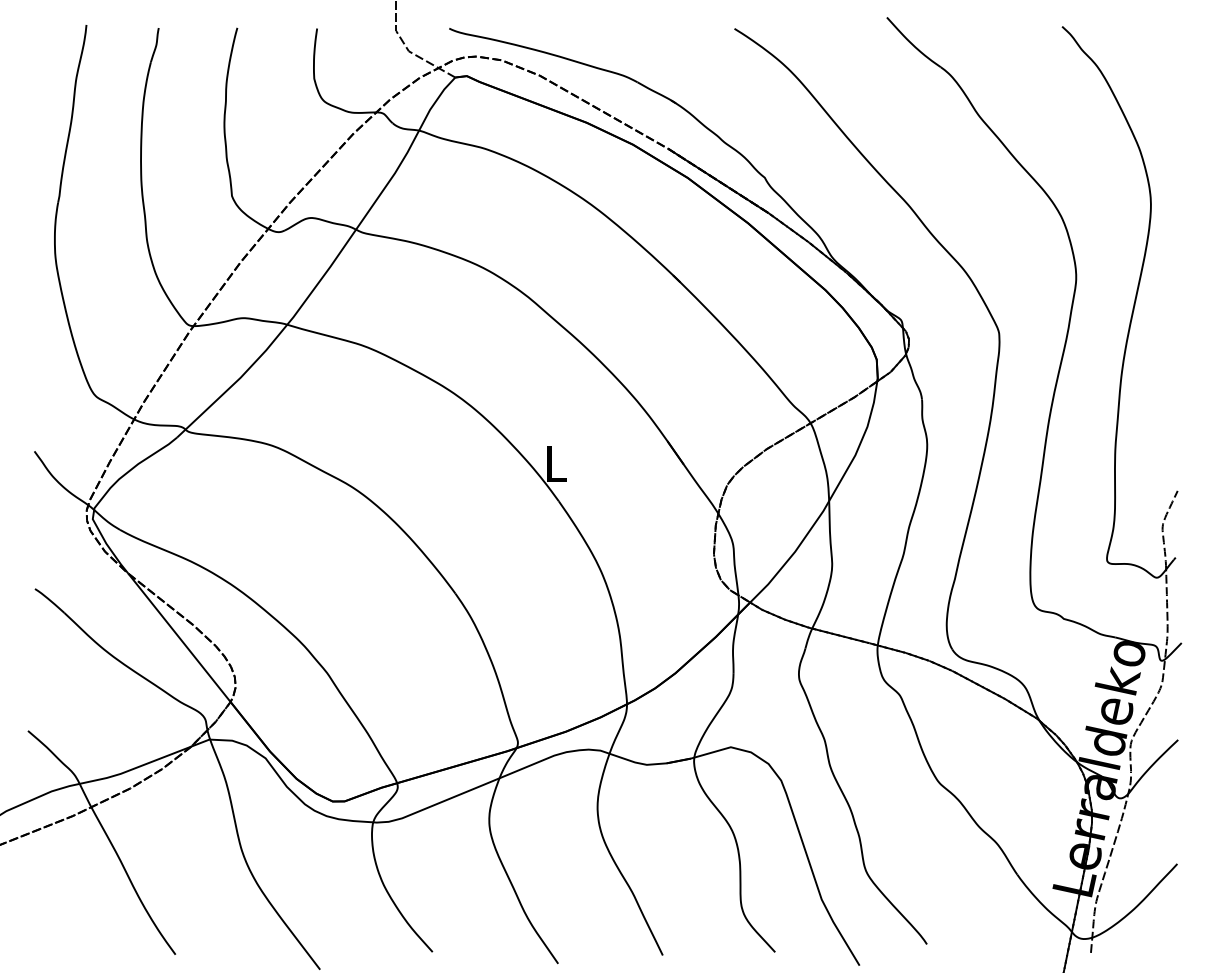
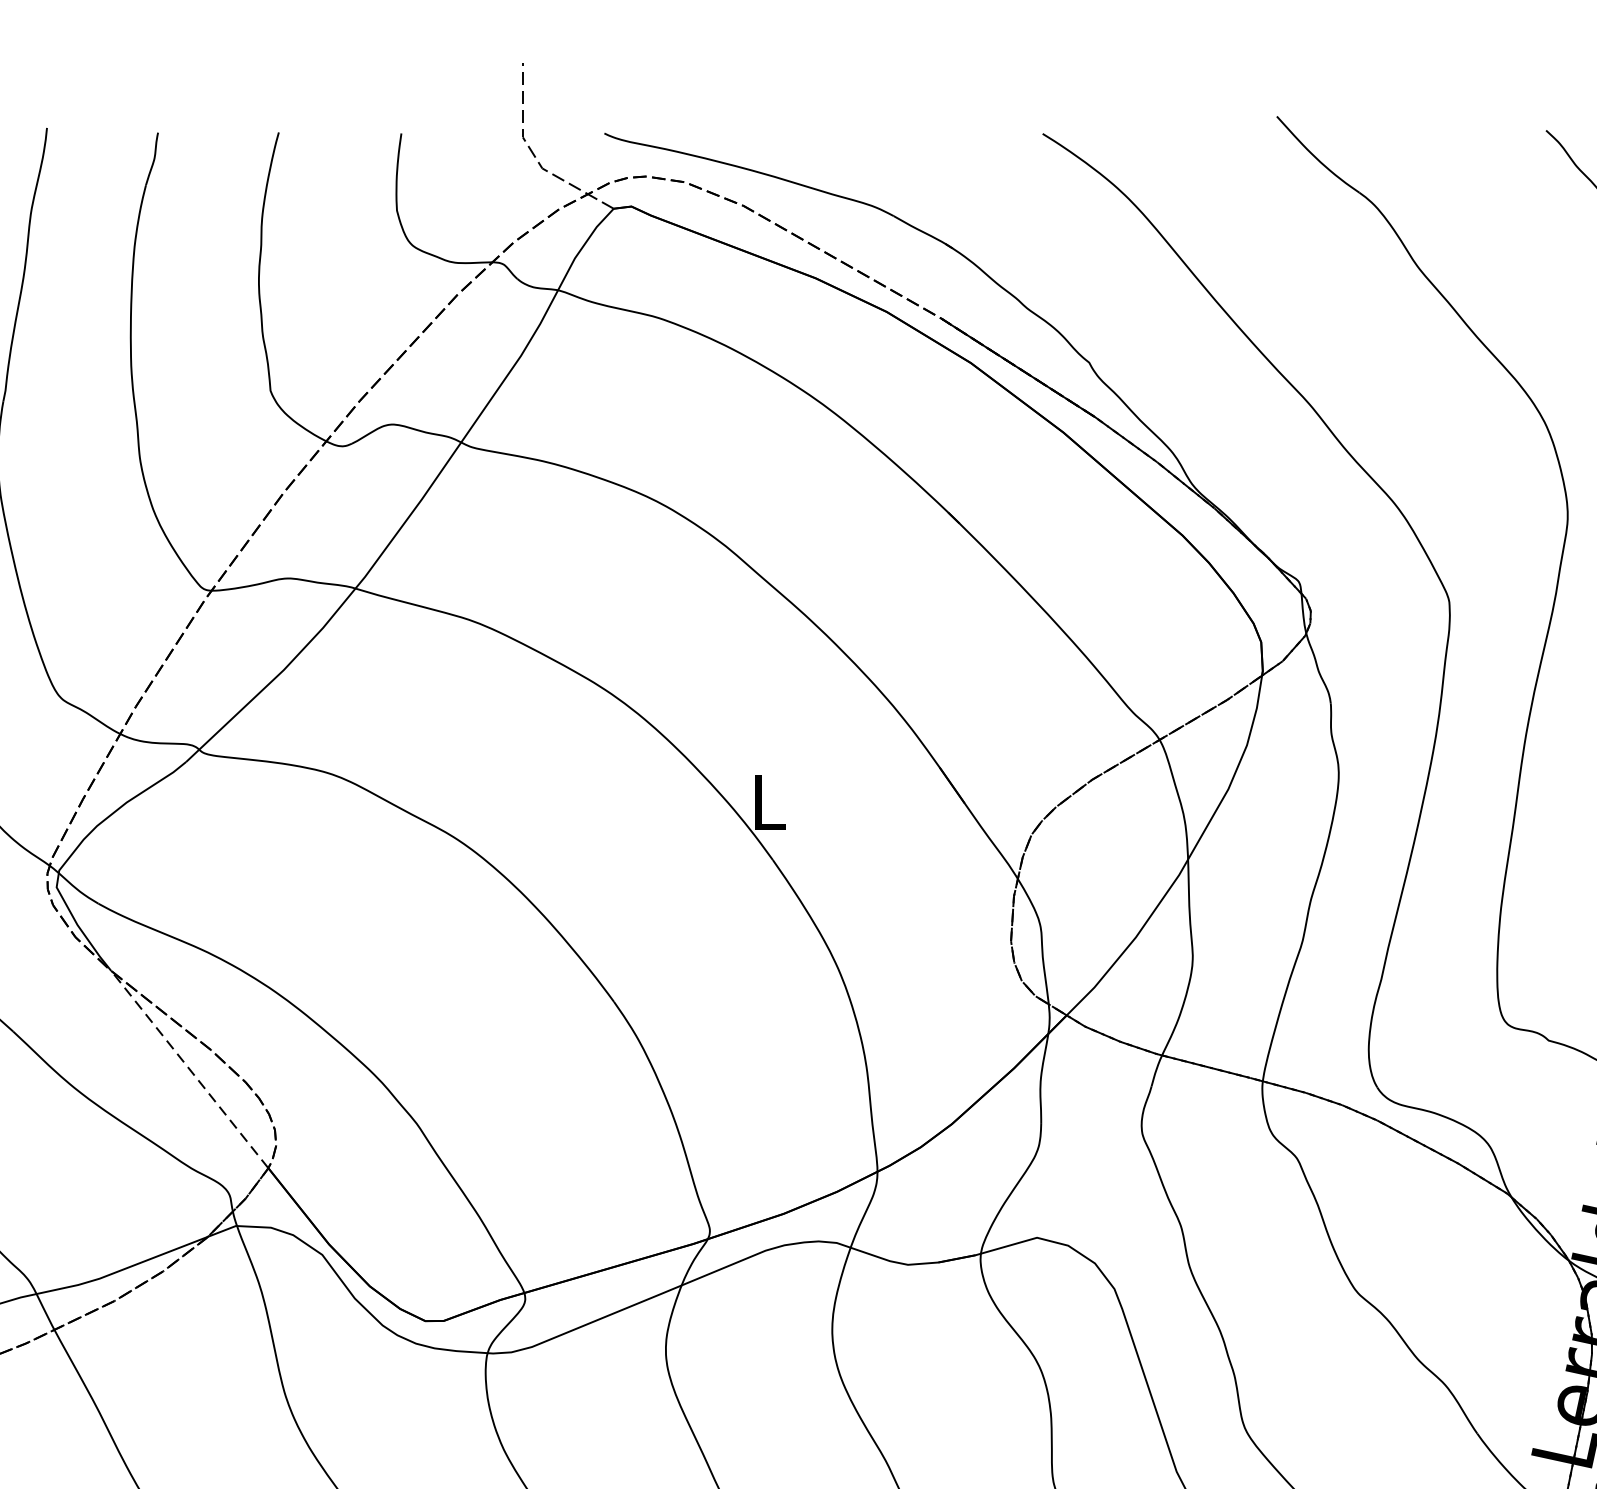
line: (179, 637) -> (189, 1069), solid -> dashed

